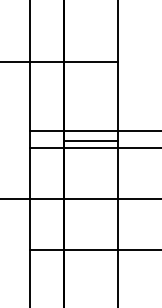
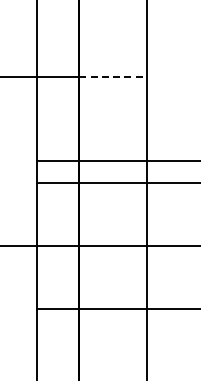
line: (91, 62) -> (113, 77), solid -> dashed
line: (90, 141) -> (112, 174), removed

